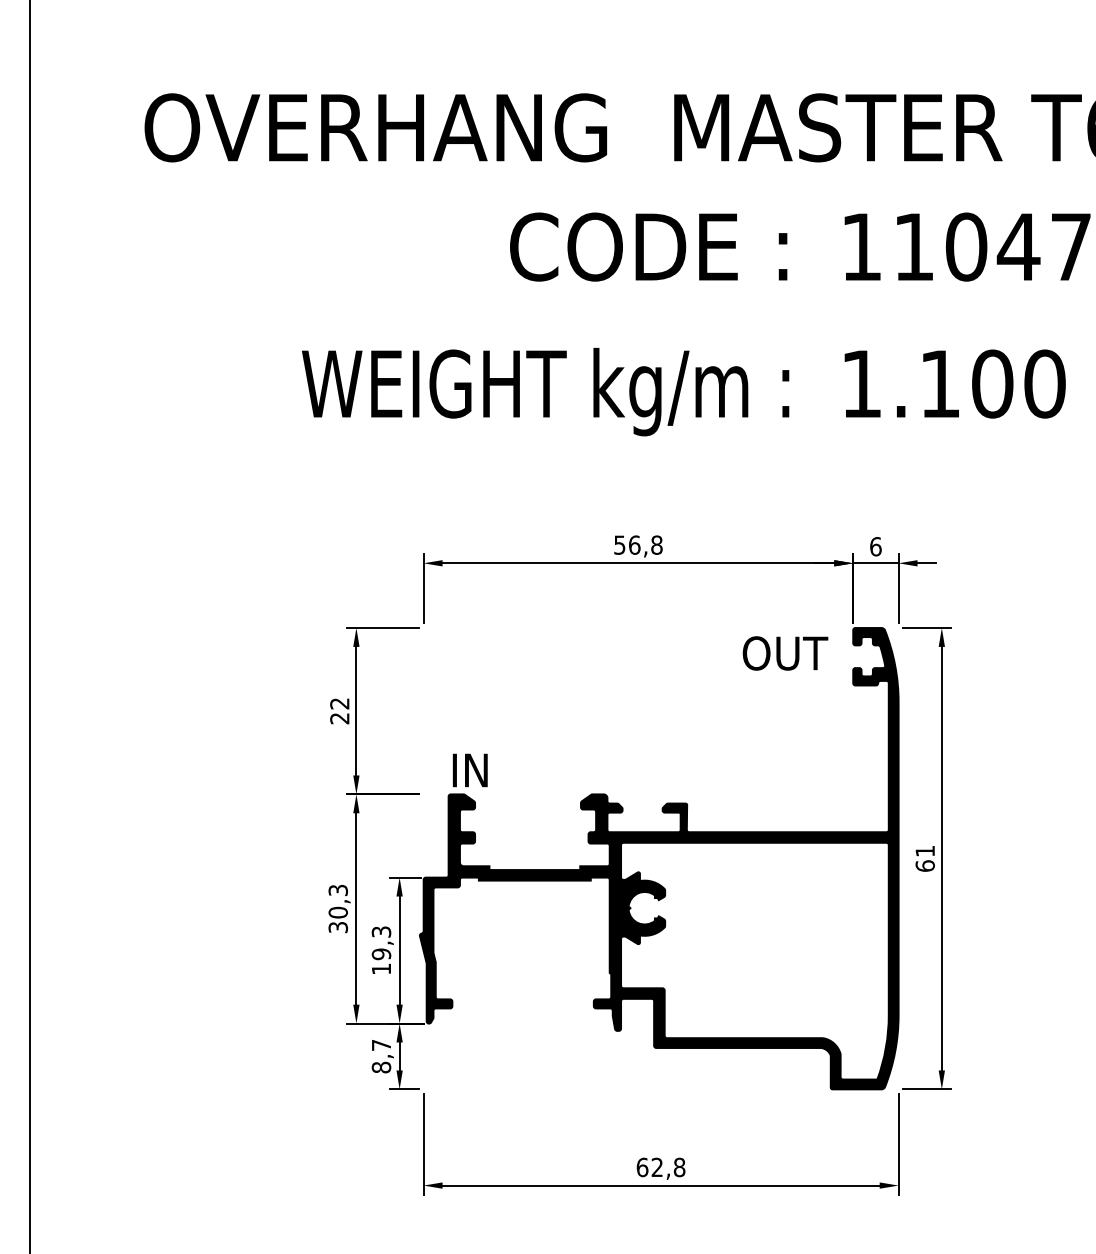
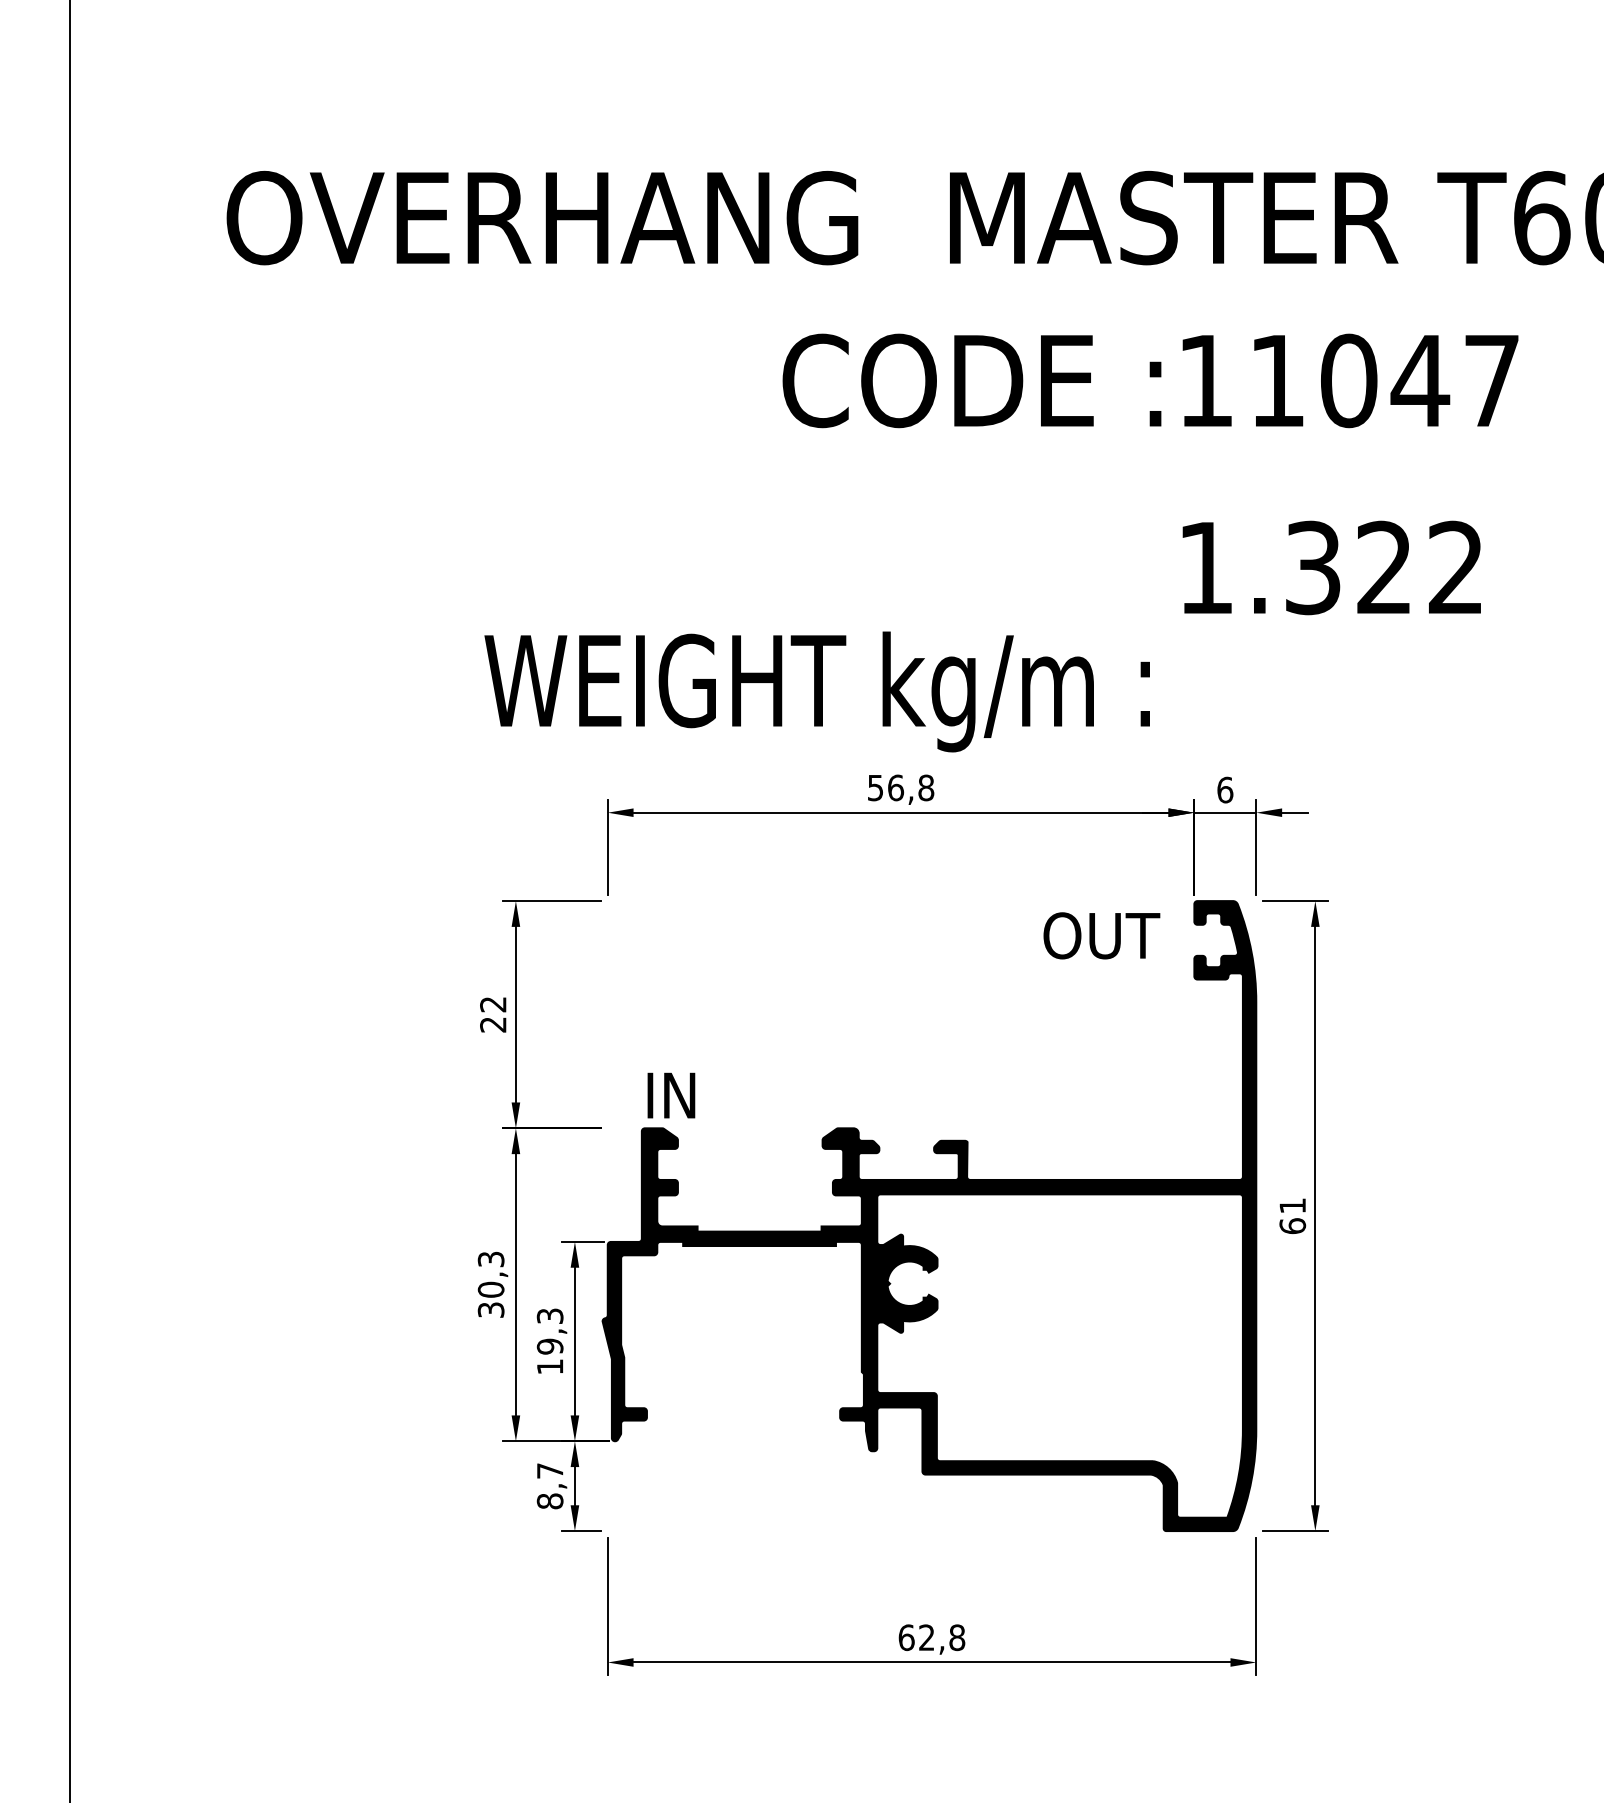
text: (648, 246) -> (971, 380), moved
text: (993, 383) -> (1385, 567), 1.100 -> 1.322
text: (545, 391) -> (816, 691), moved

